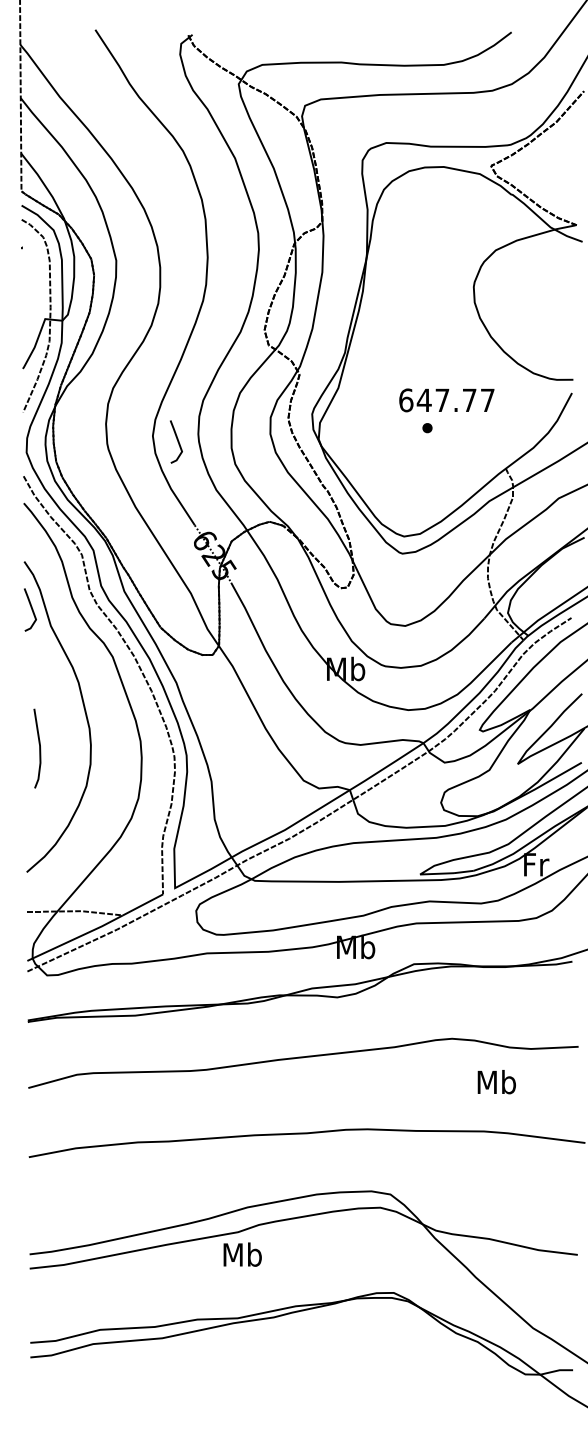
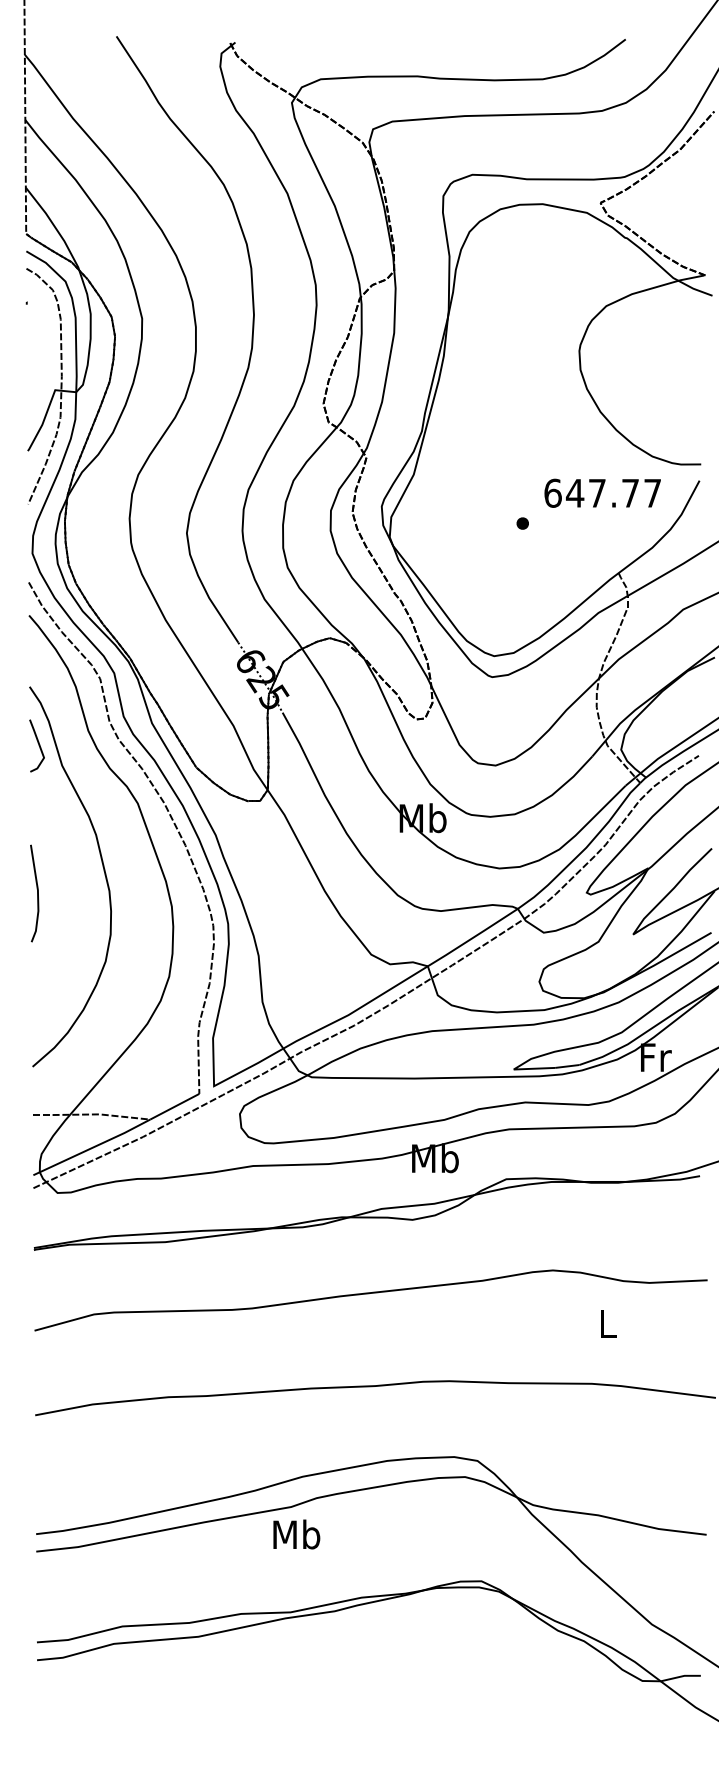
text: (446, 400) -> (602, 493), moved
line: (177, 441) -> (217, 539), removed
line: (39, 748) -> (37, 893), moved
text: (496, 1082) -> (607, 1323), Mb -> L

